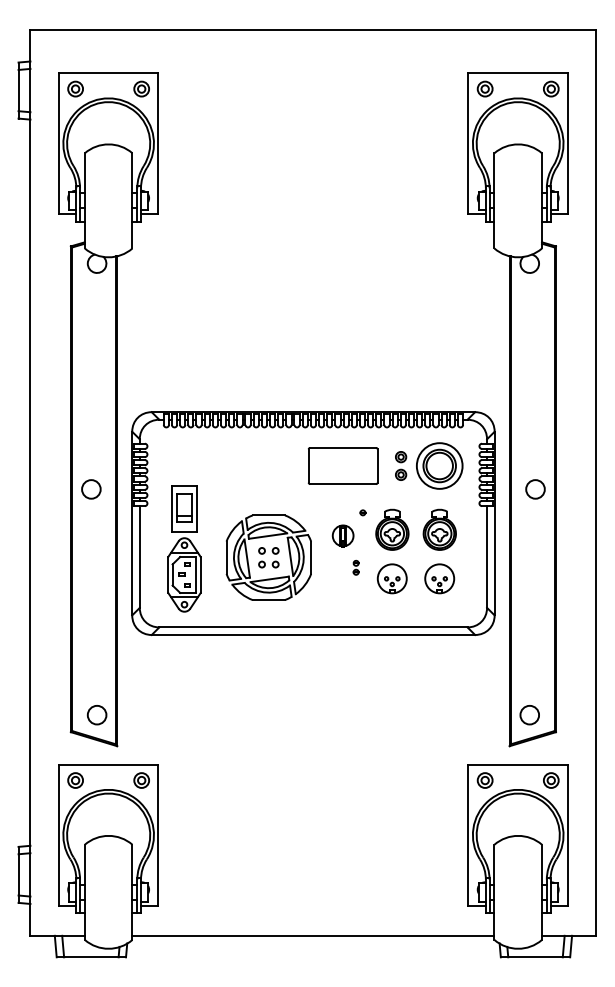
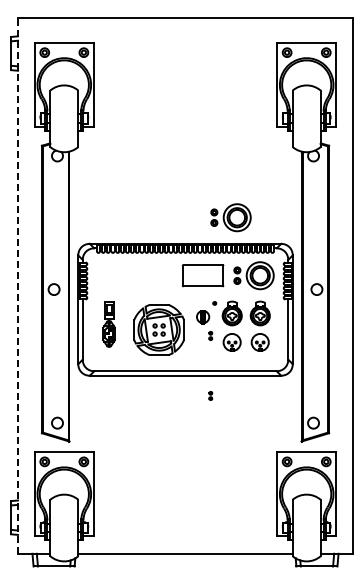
part: (389, 367) -> (230, 217), added
line: (31, 482) -> (18, 285), solid -> dashed
part: (183, 548) -> (108, 324), size x0.6
part: (355, 668) -> (210, 395), added

